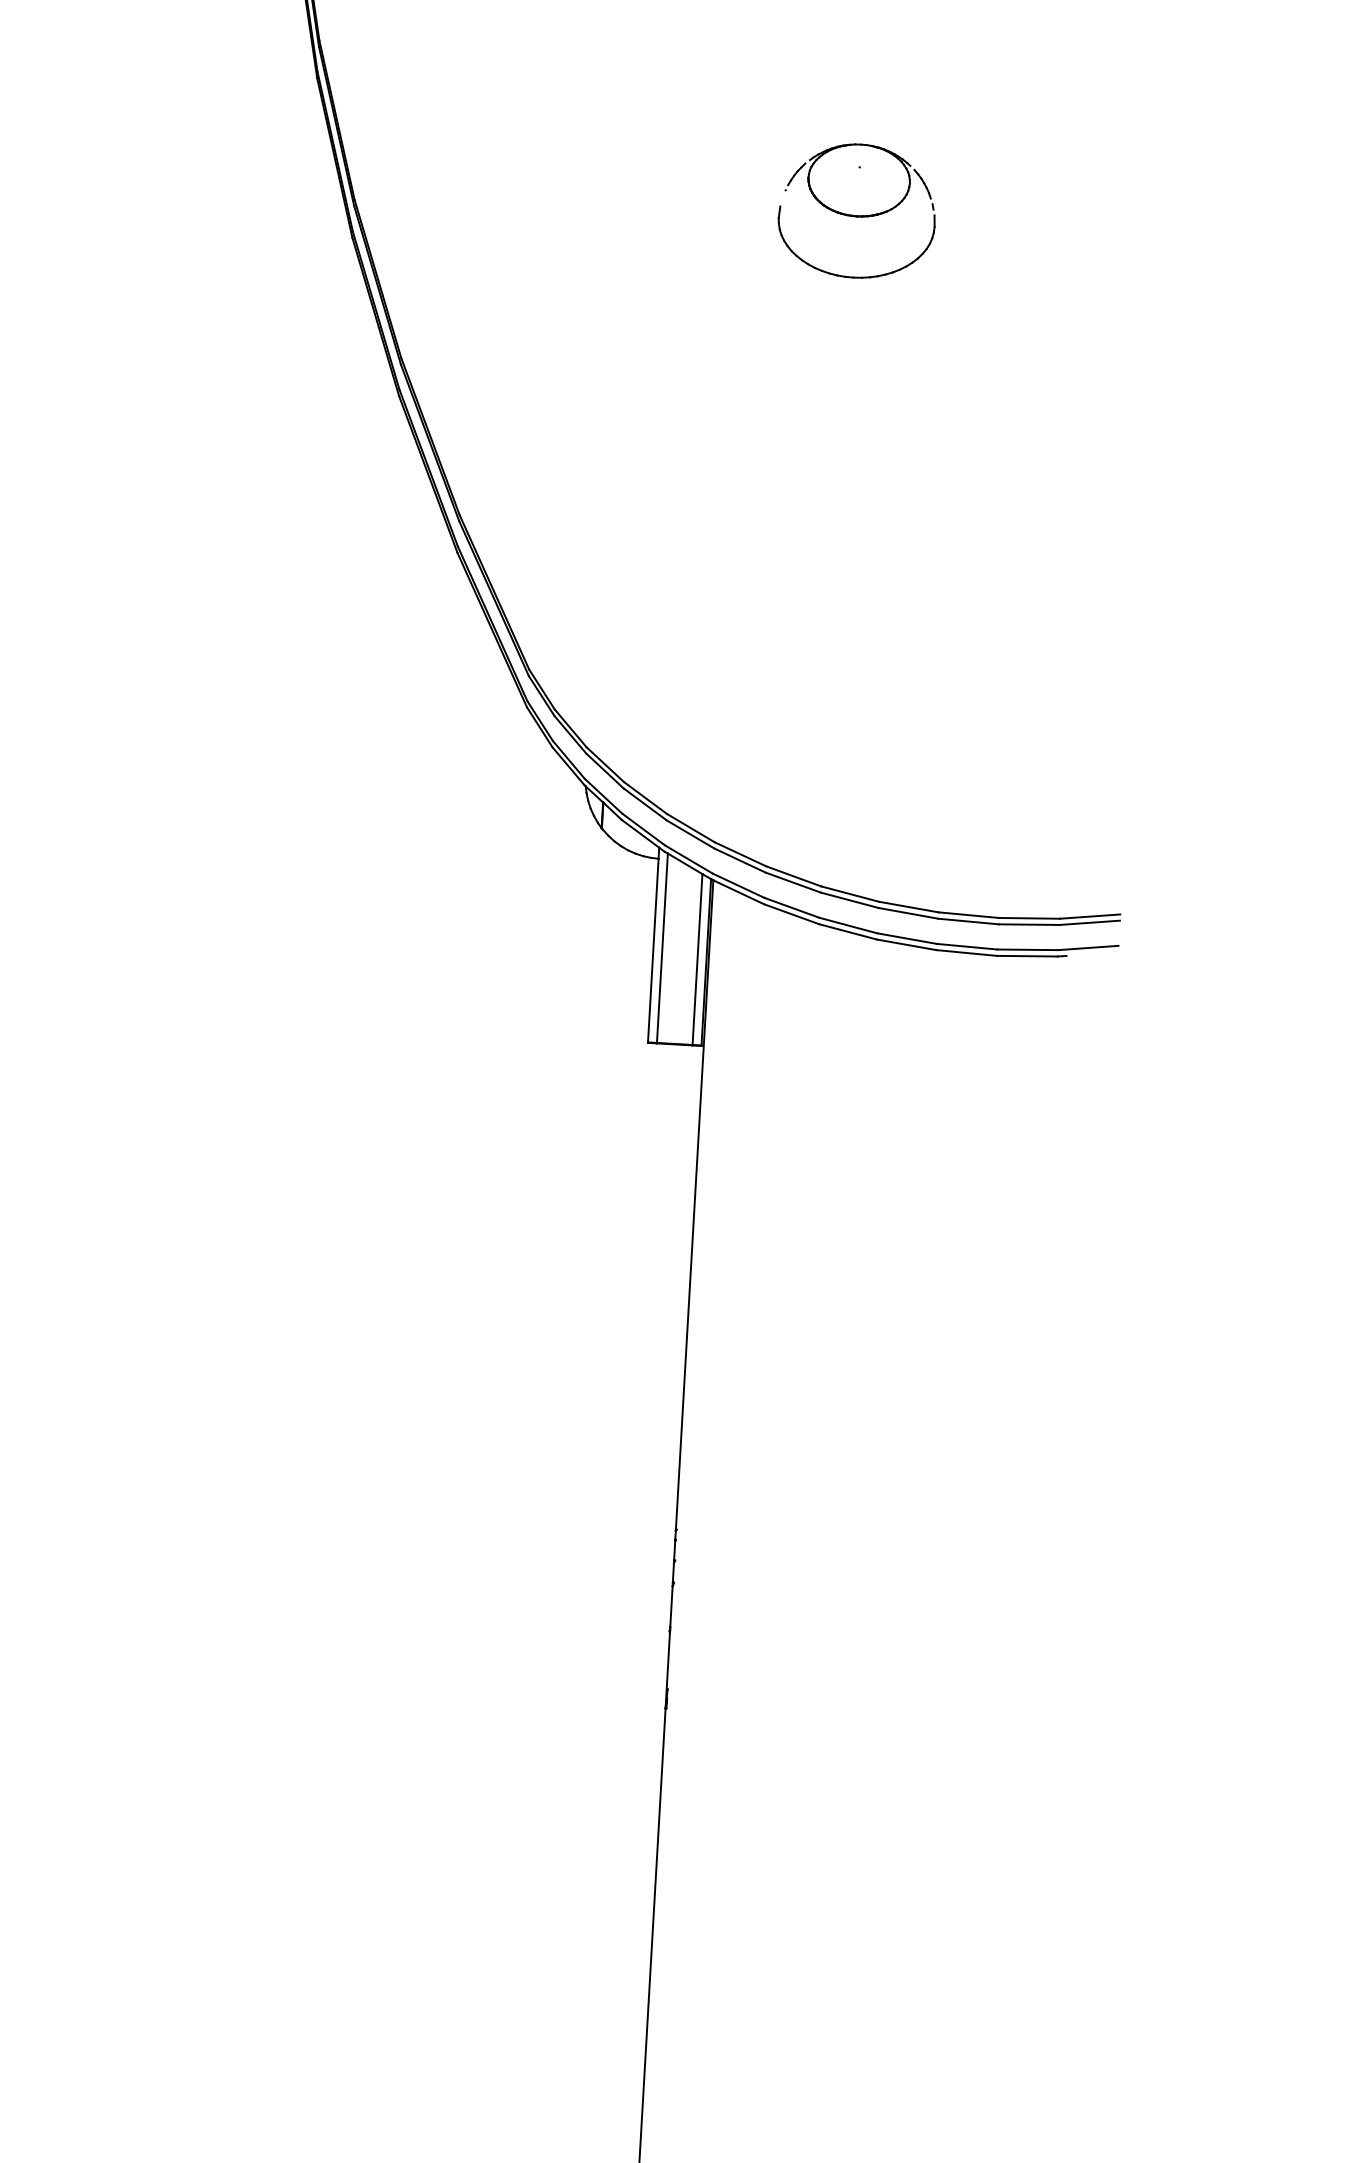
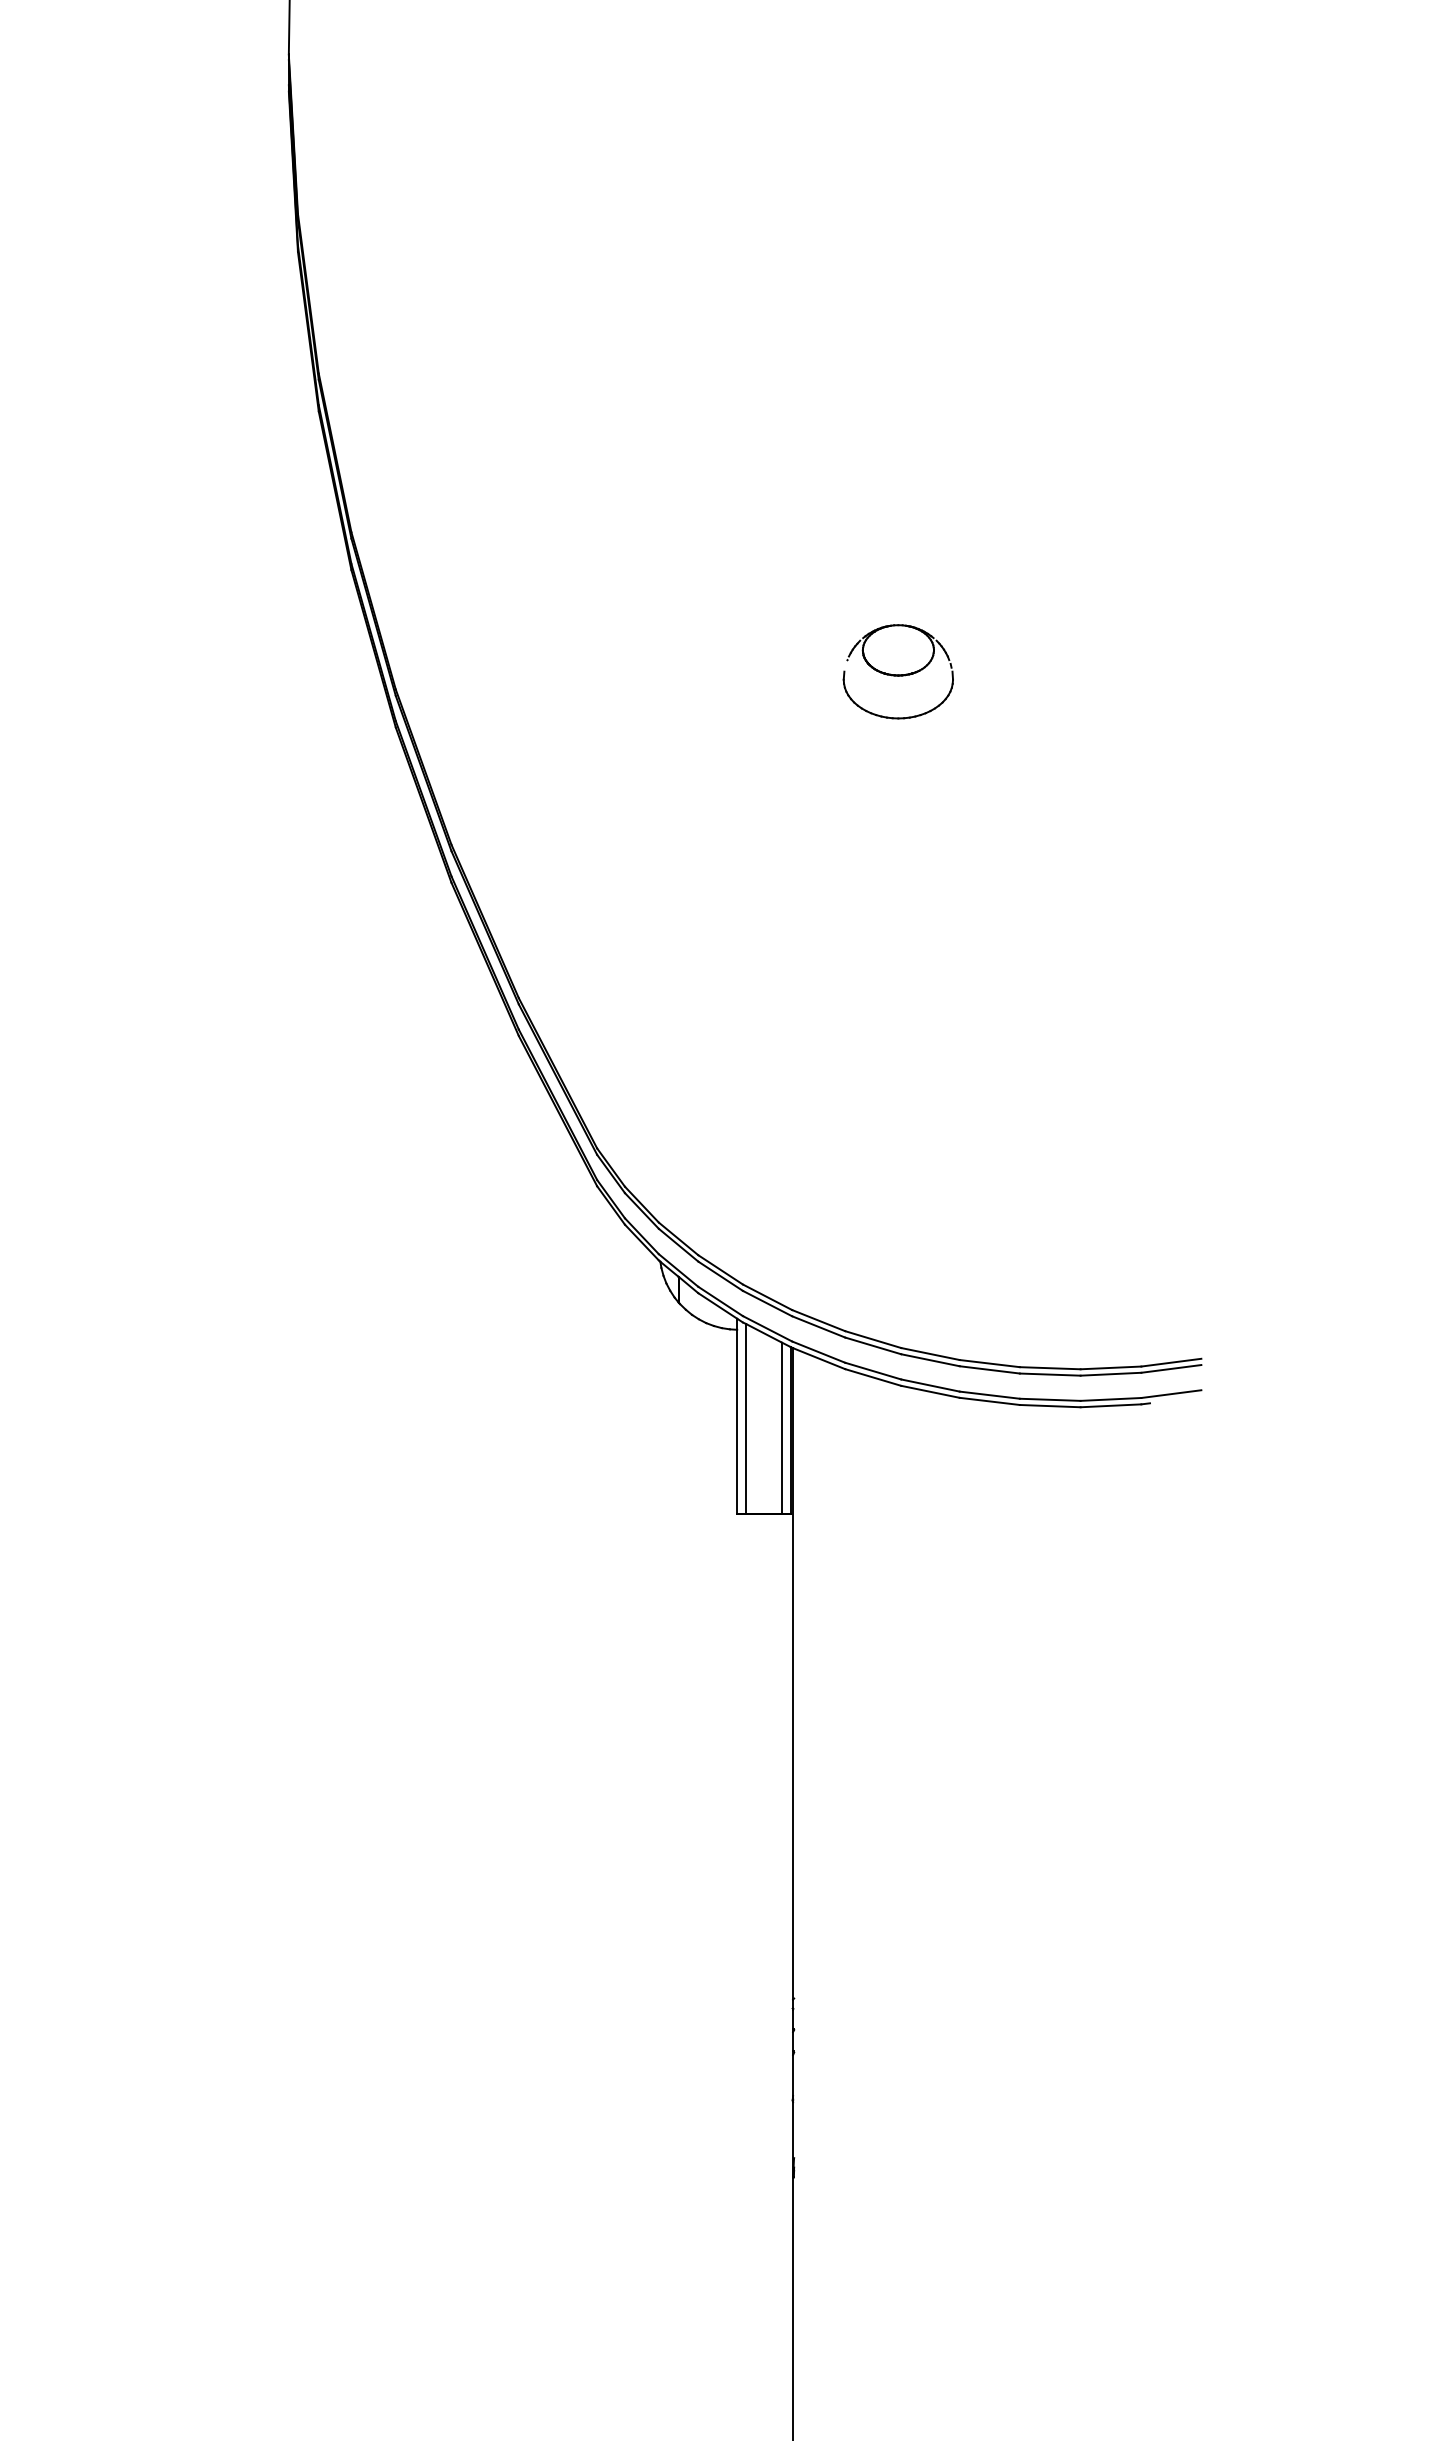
part: (857, 210) -> (898, 671), size x0.7

